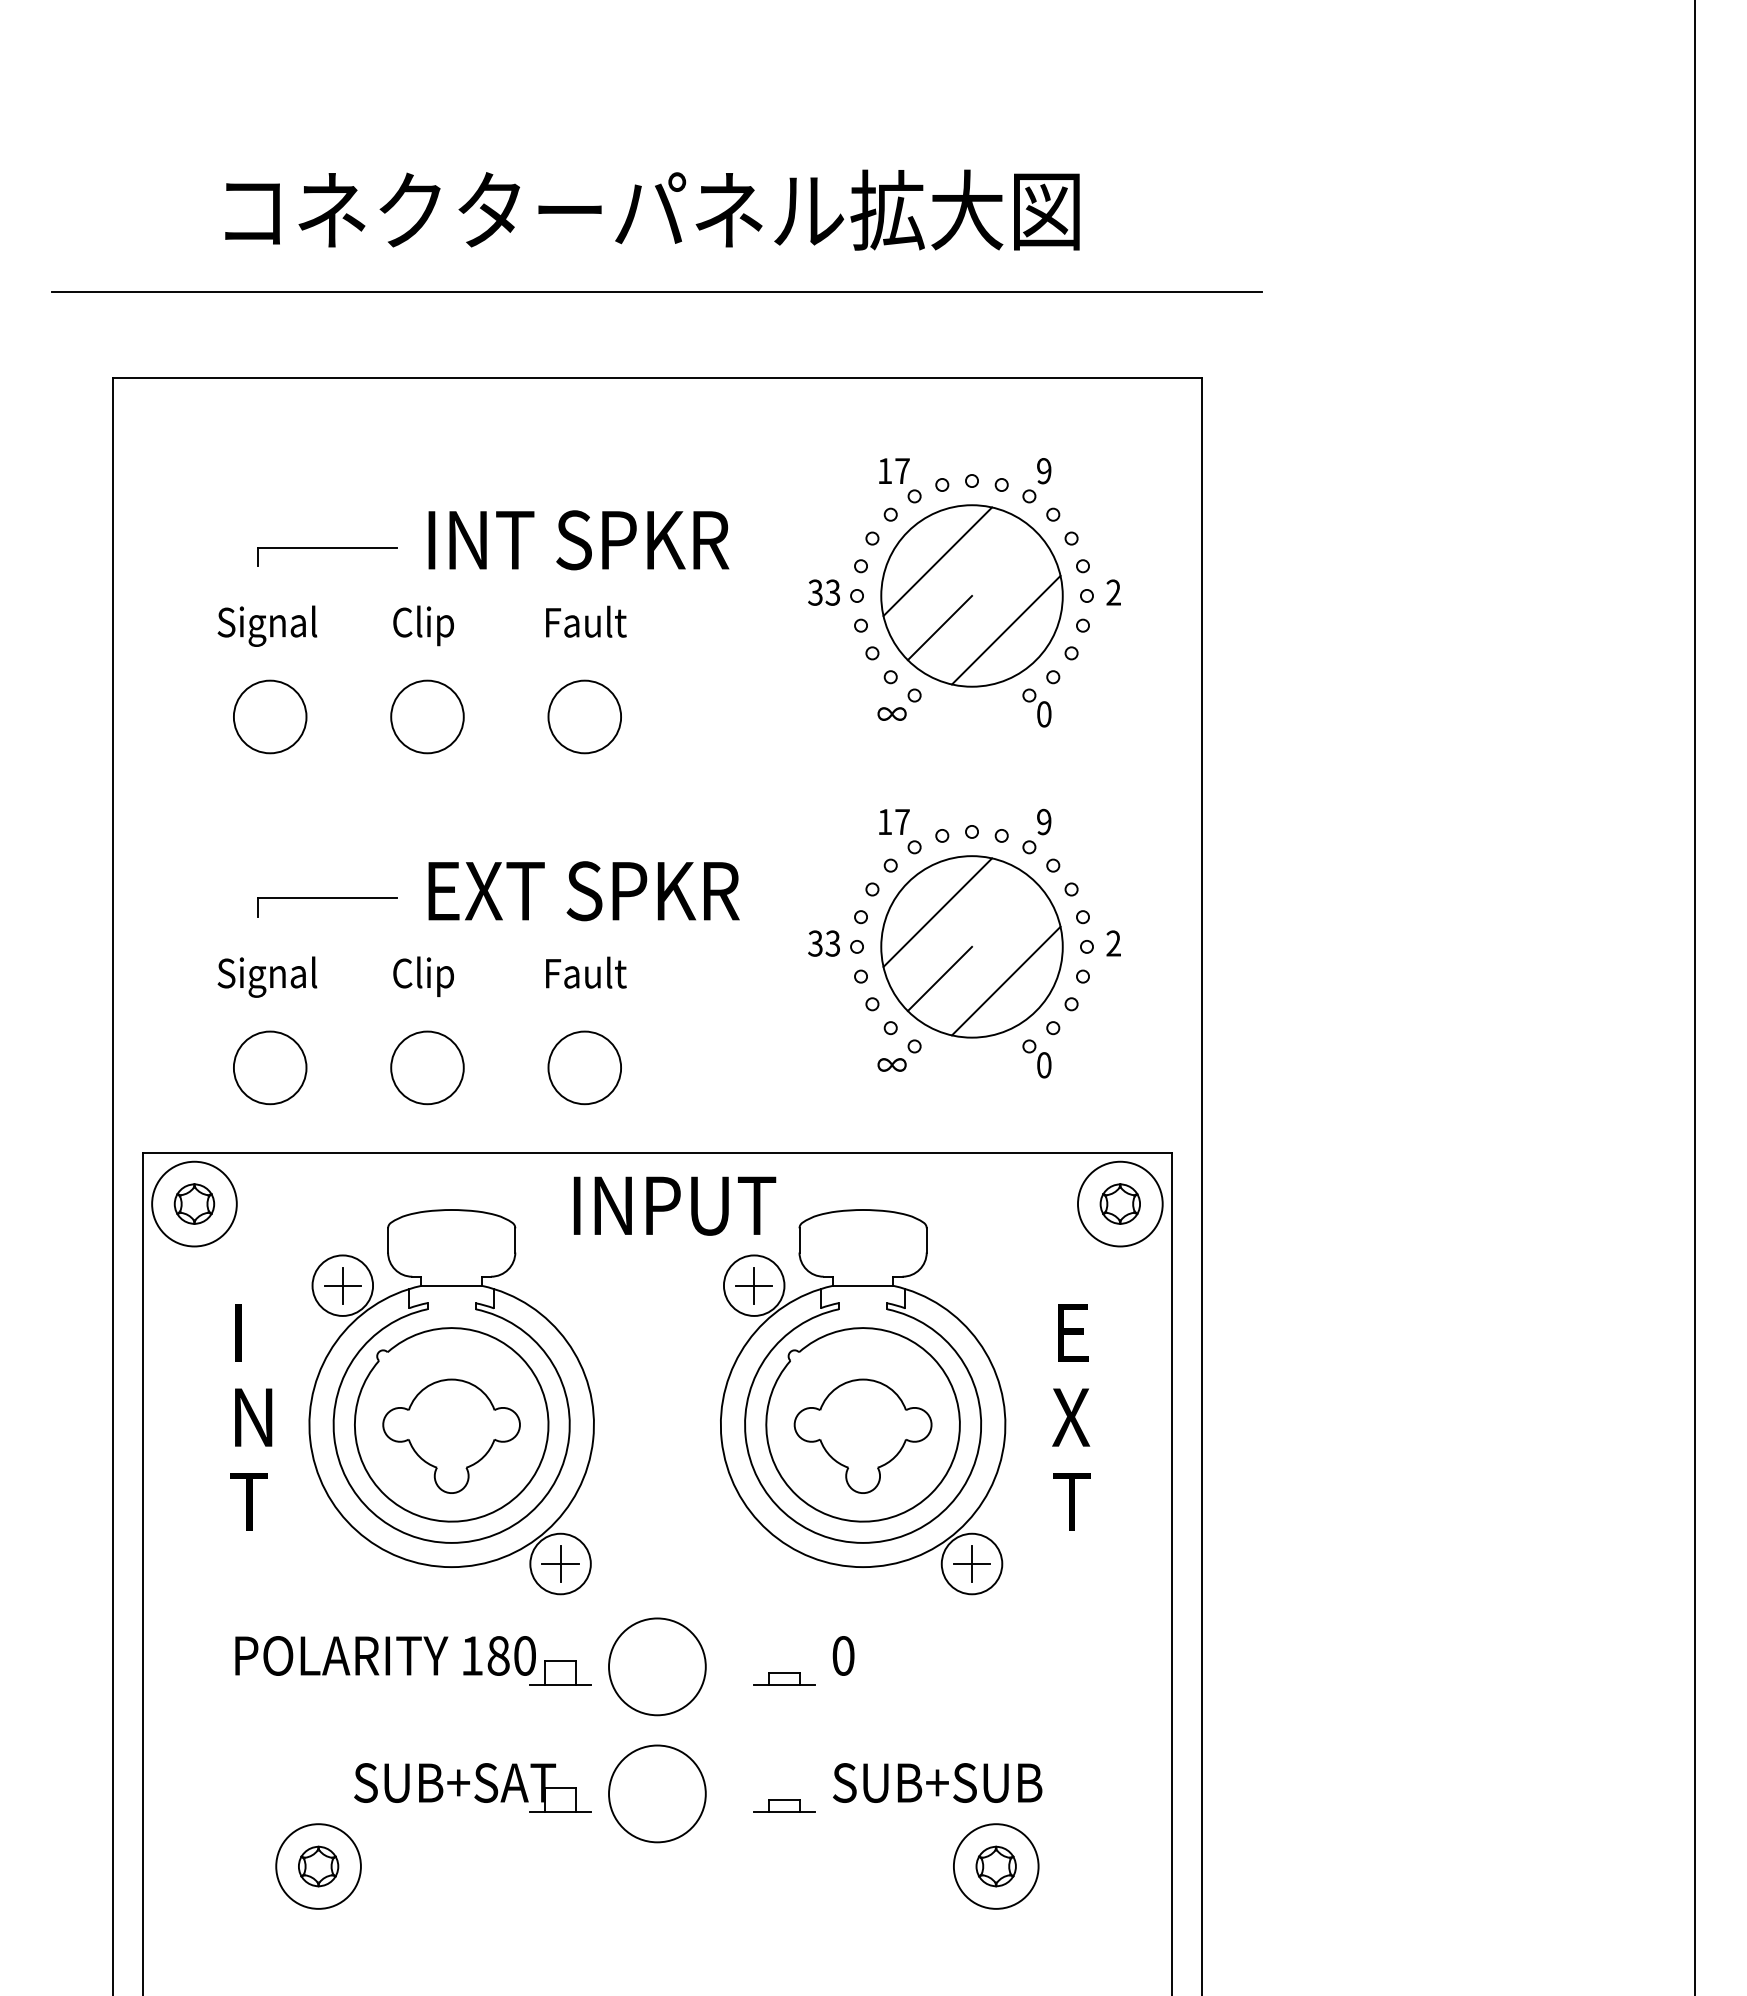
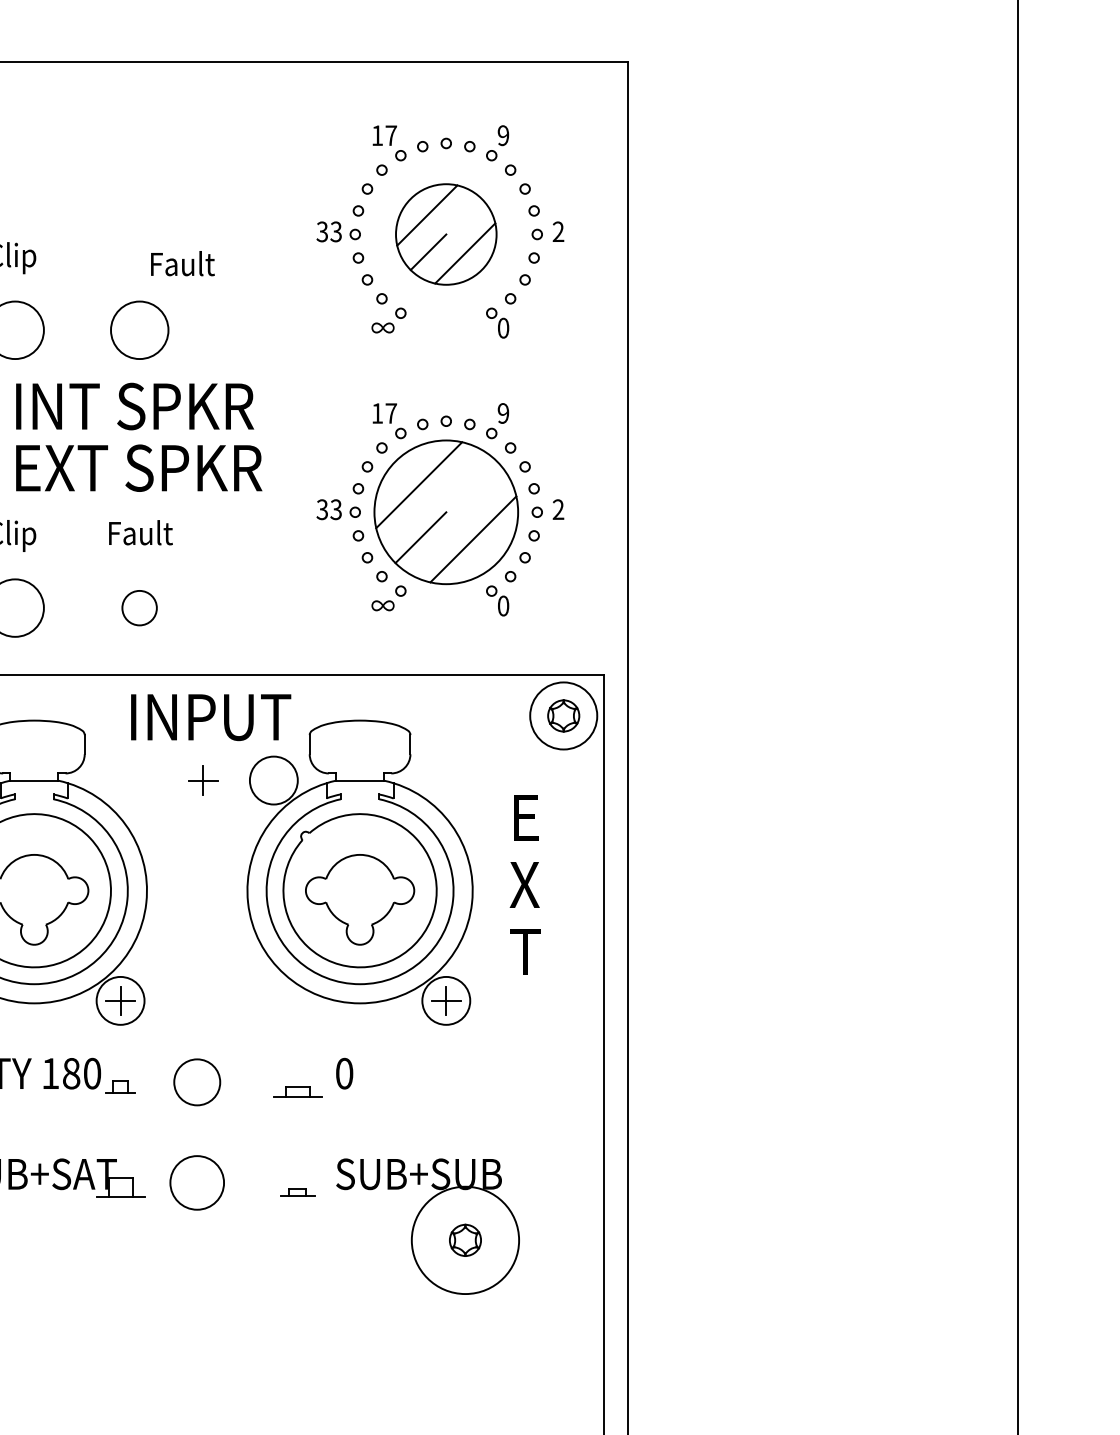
text: (578, 540) -> (134, 406), moved
part: (971, 595) -> (445, 234), size x0.7
text: (586, 621) -> (183, 263), moved
circle: (584, 1067) -> (139, 607), size x0.6
part: (753, 1285) -> (202, 780), moved
circle: (657, 1666) -> (197, 1082), size x0.6
part: (560, 1672) -> (120, 1086), size x0.6
circle: (657, 1793) -> (197, 1182), size x0.7
part: (784, 1805) -> (297, 1192), size x0.7
circle: (995, 1866) -> (464, 1240), size x1.6

